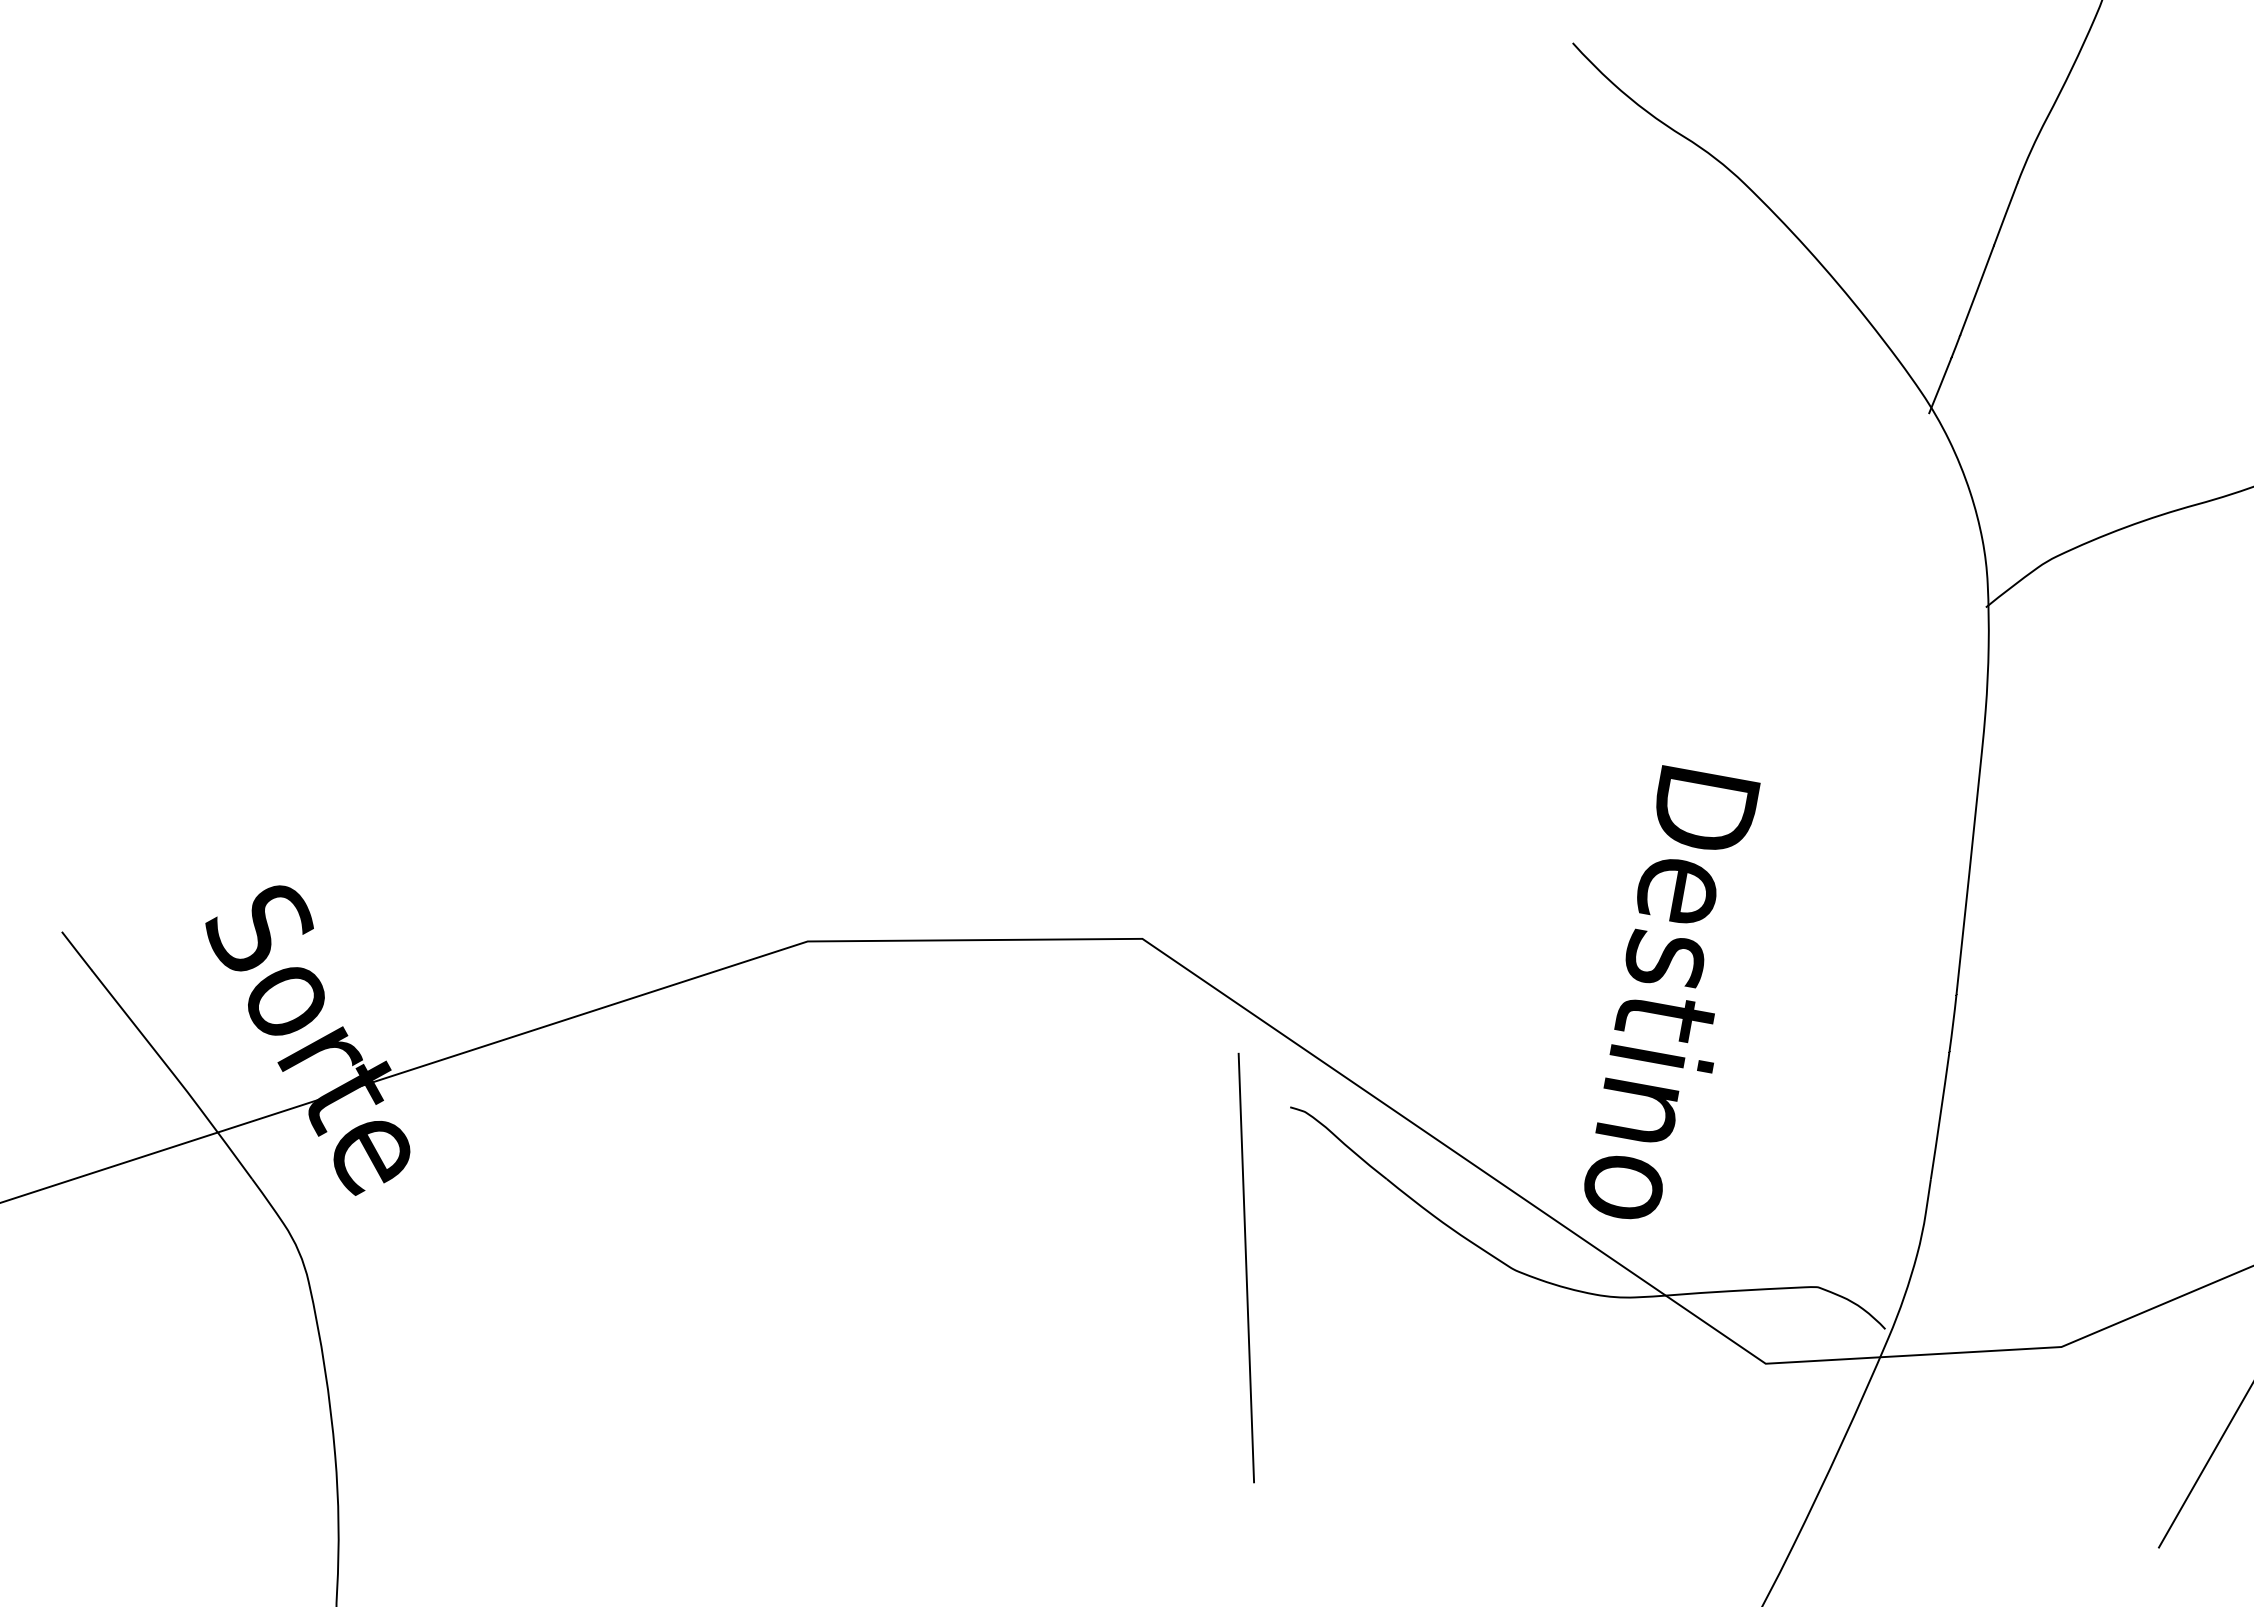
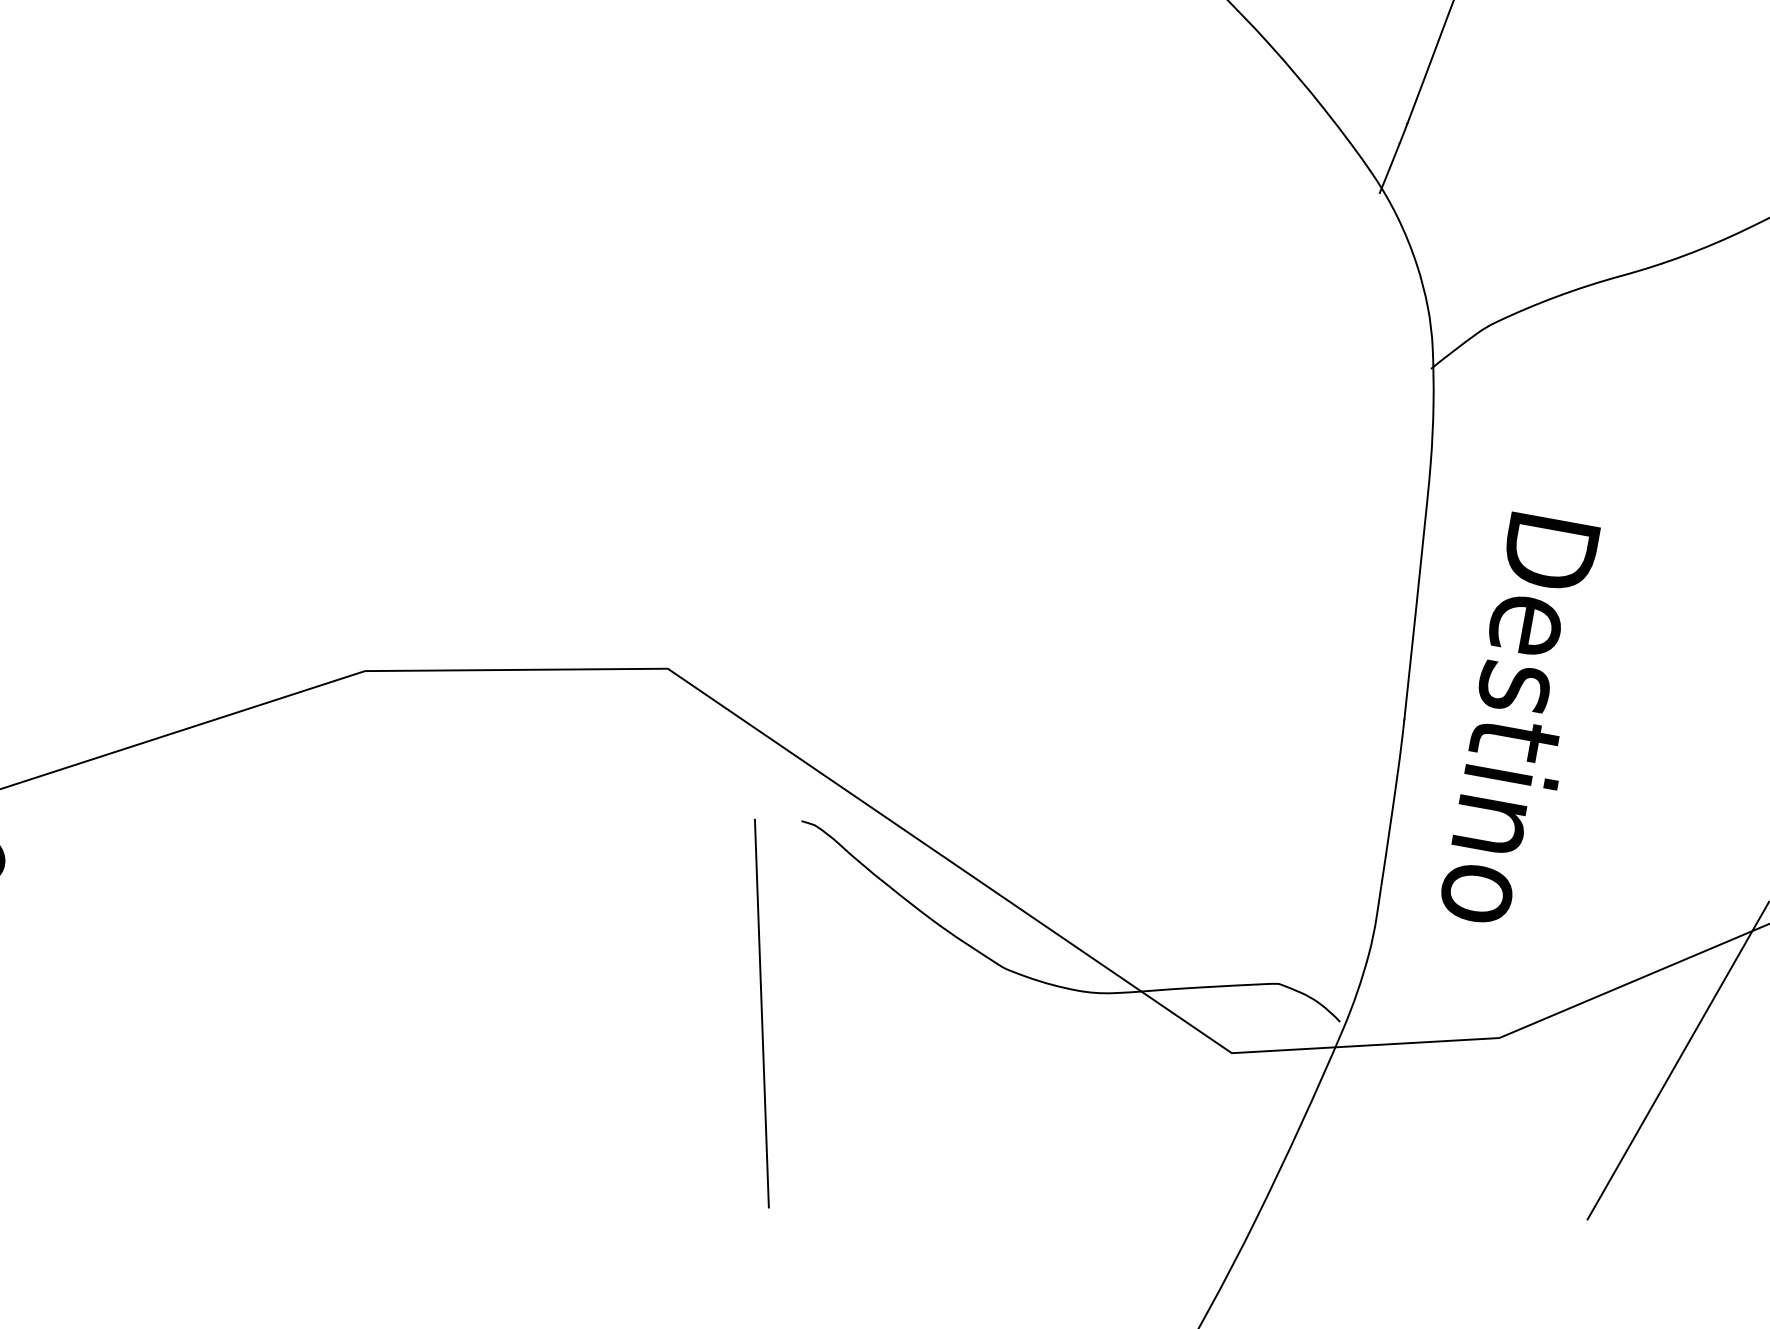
text: (1672, 992) -> (1521, 717), moved
line: (1245, 1267) -> (761, 1013), moved

